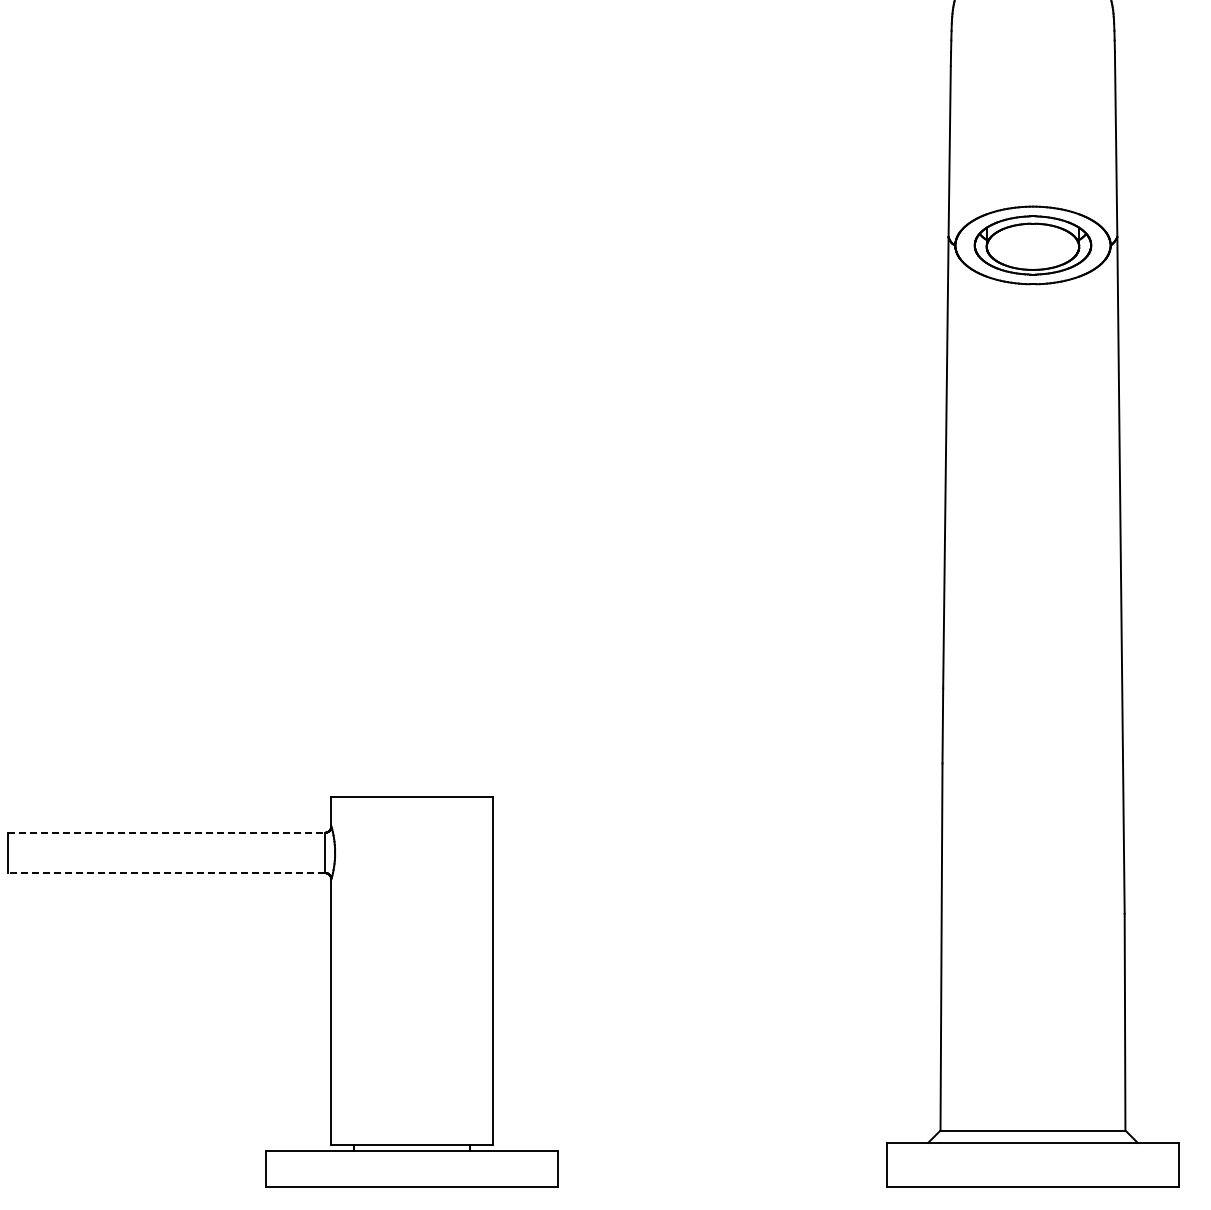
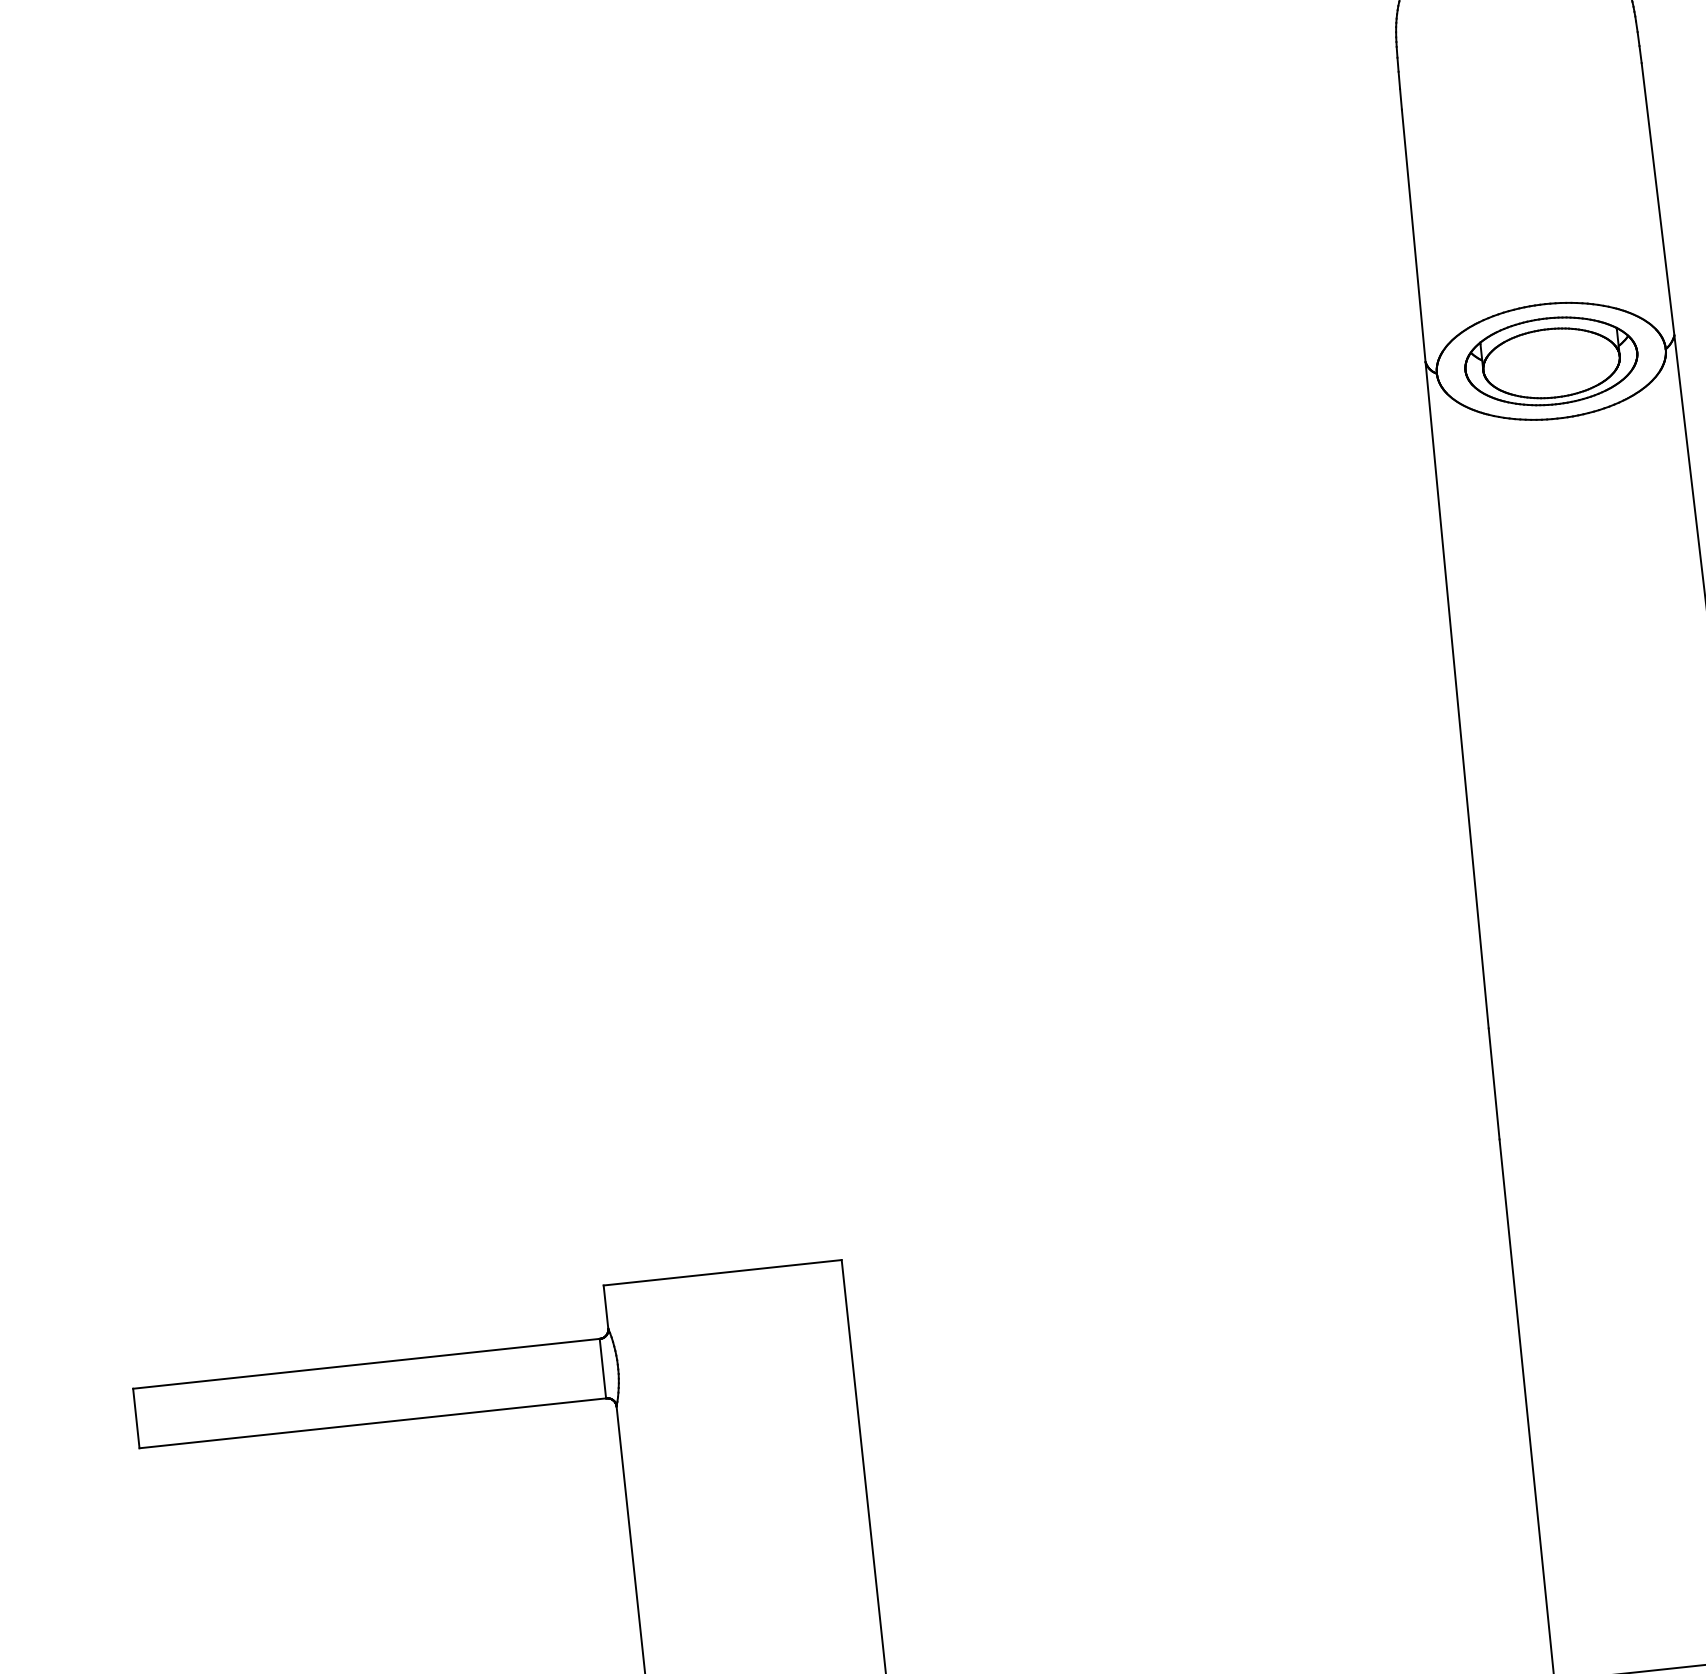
line: (167, 832) -> (367, 1363), dashed -> solid
line: (166, 873) -> (372, 1424), dashed -> solid

